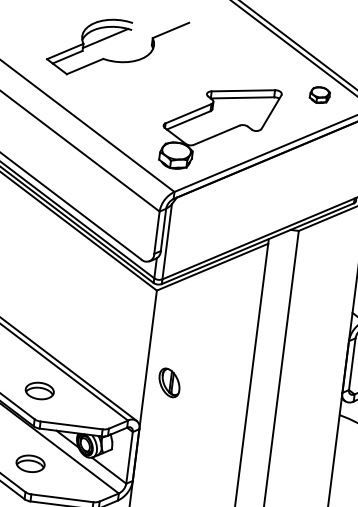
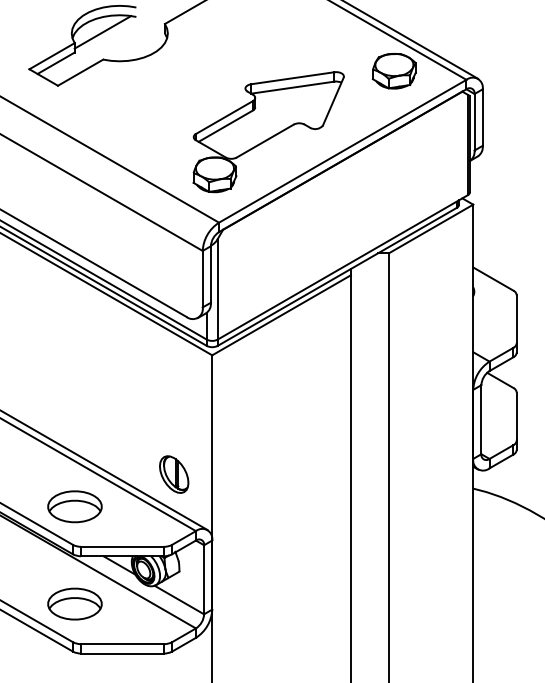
part: (319, 95) -> (393, 71), size x1.67
part: (169, 382) -> (174, 474), moved
part: (39, 390) -> (74, 506), size x1.43
part: (30, 463) -> (74, 603), size x1.43

